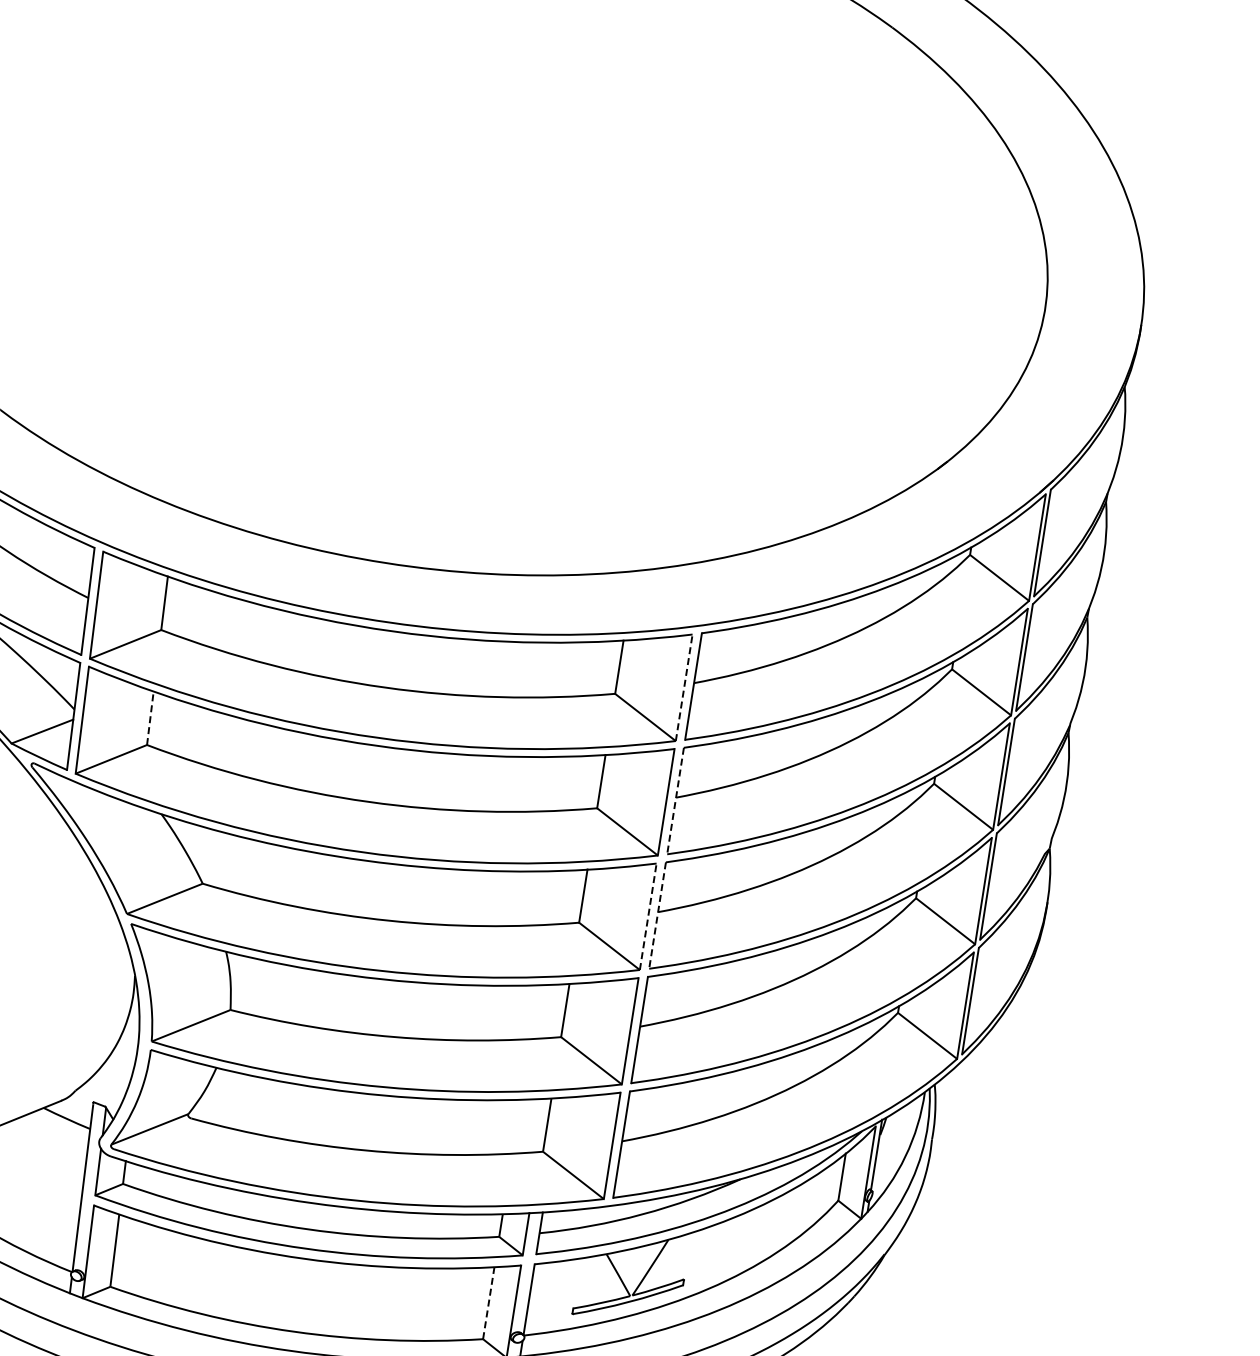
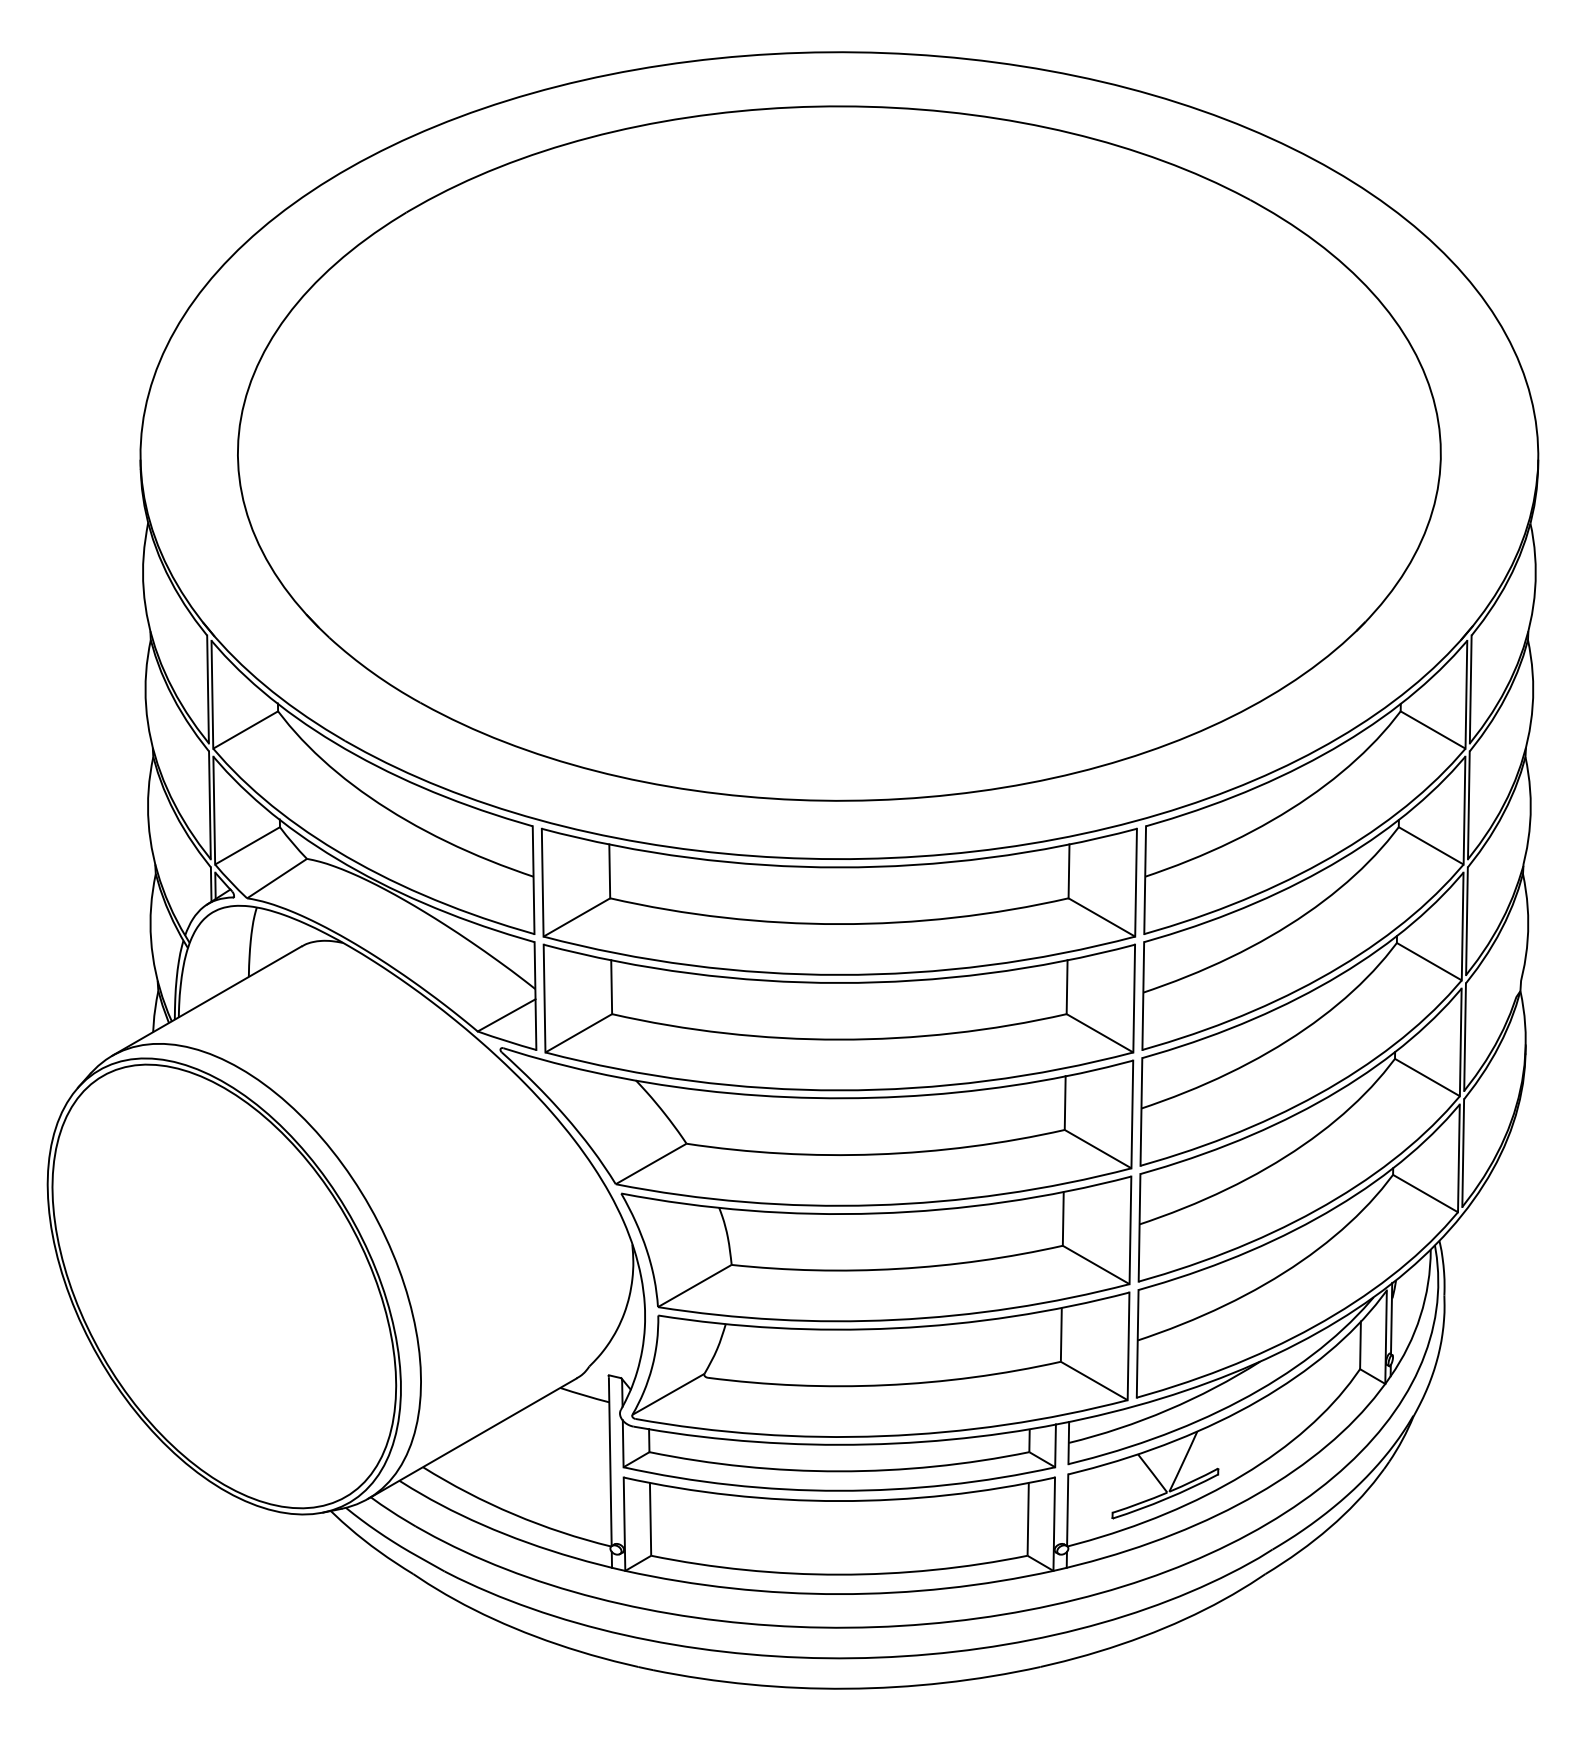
line: (684, 687) -> (1136, 882), dashed -> solid
line: (150, 718) -> (611, 987), dashed -> solid
line: (675, 801) -> (1143, 996), dashed -> solid
line: (657, 915) -> (1141, 1111), dashed -> solid
line: (648, 916) -> (1132, 1114), dashed -> solid
line: (489, 1303) -> (1028, 1519), dashed -> solid

